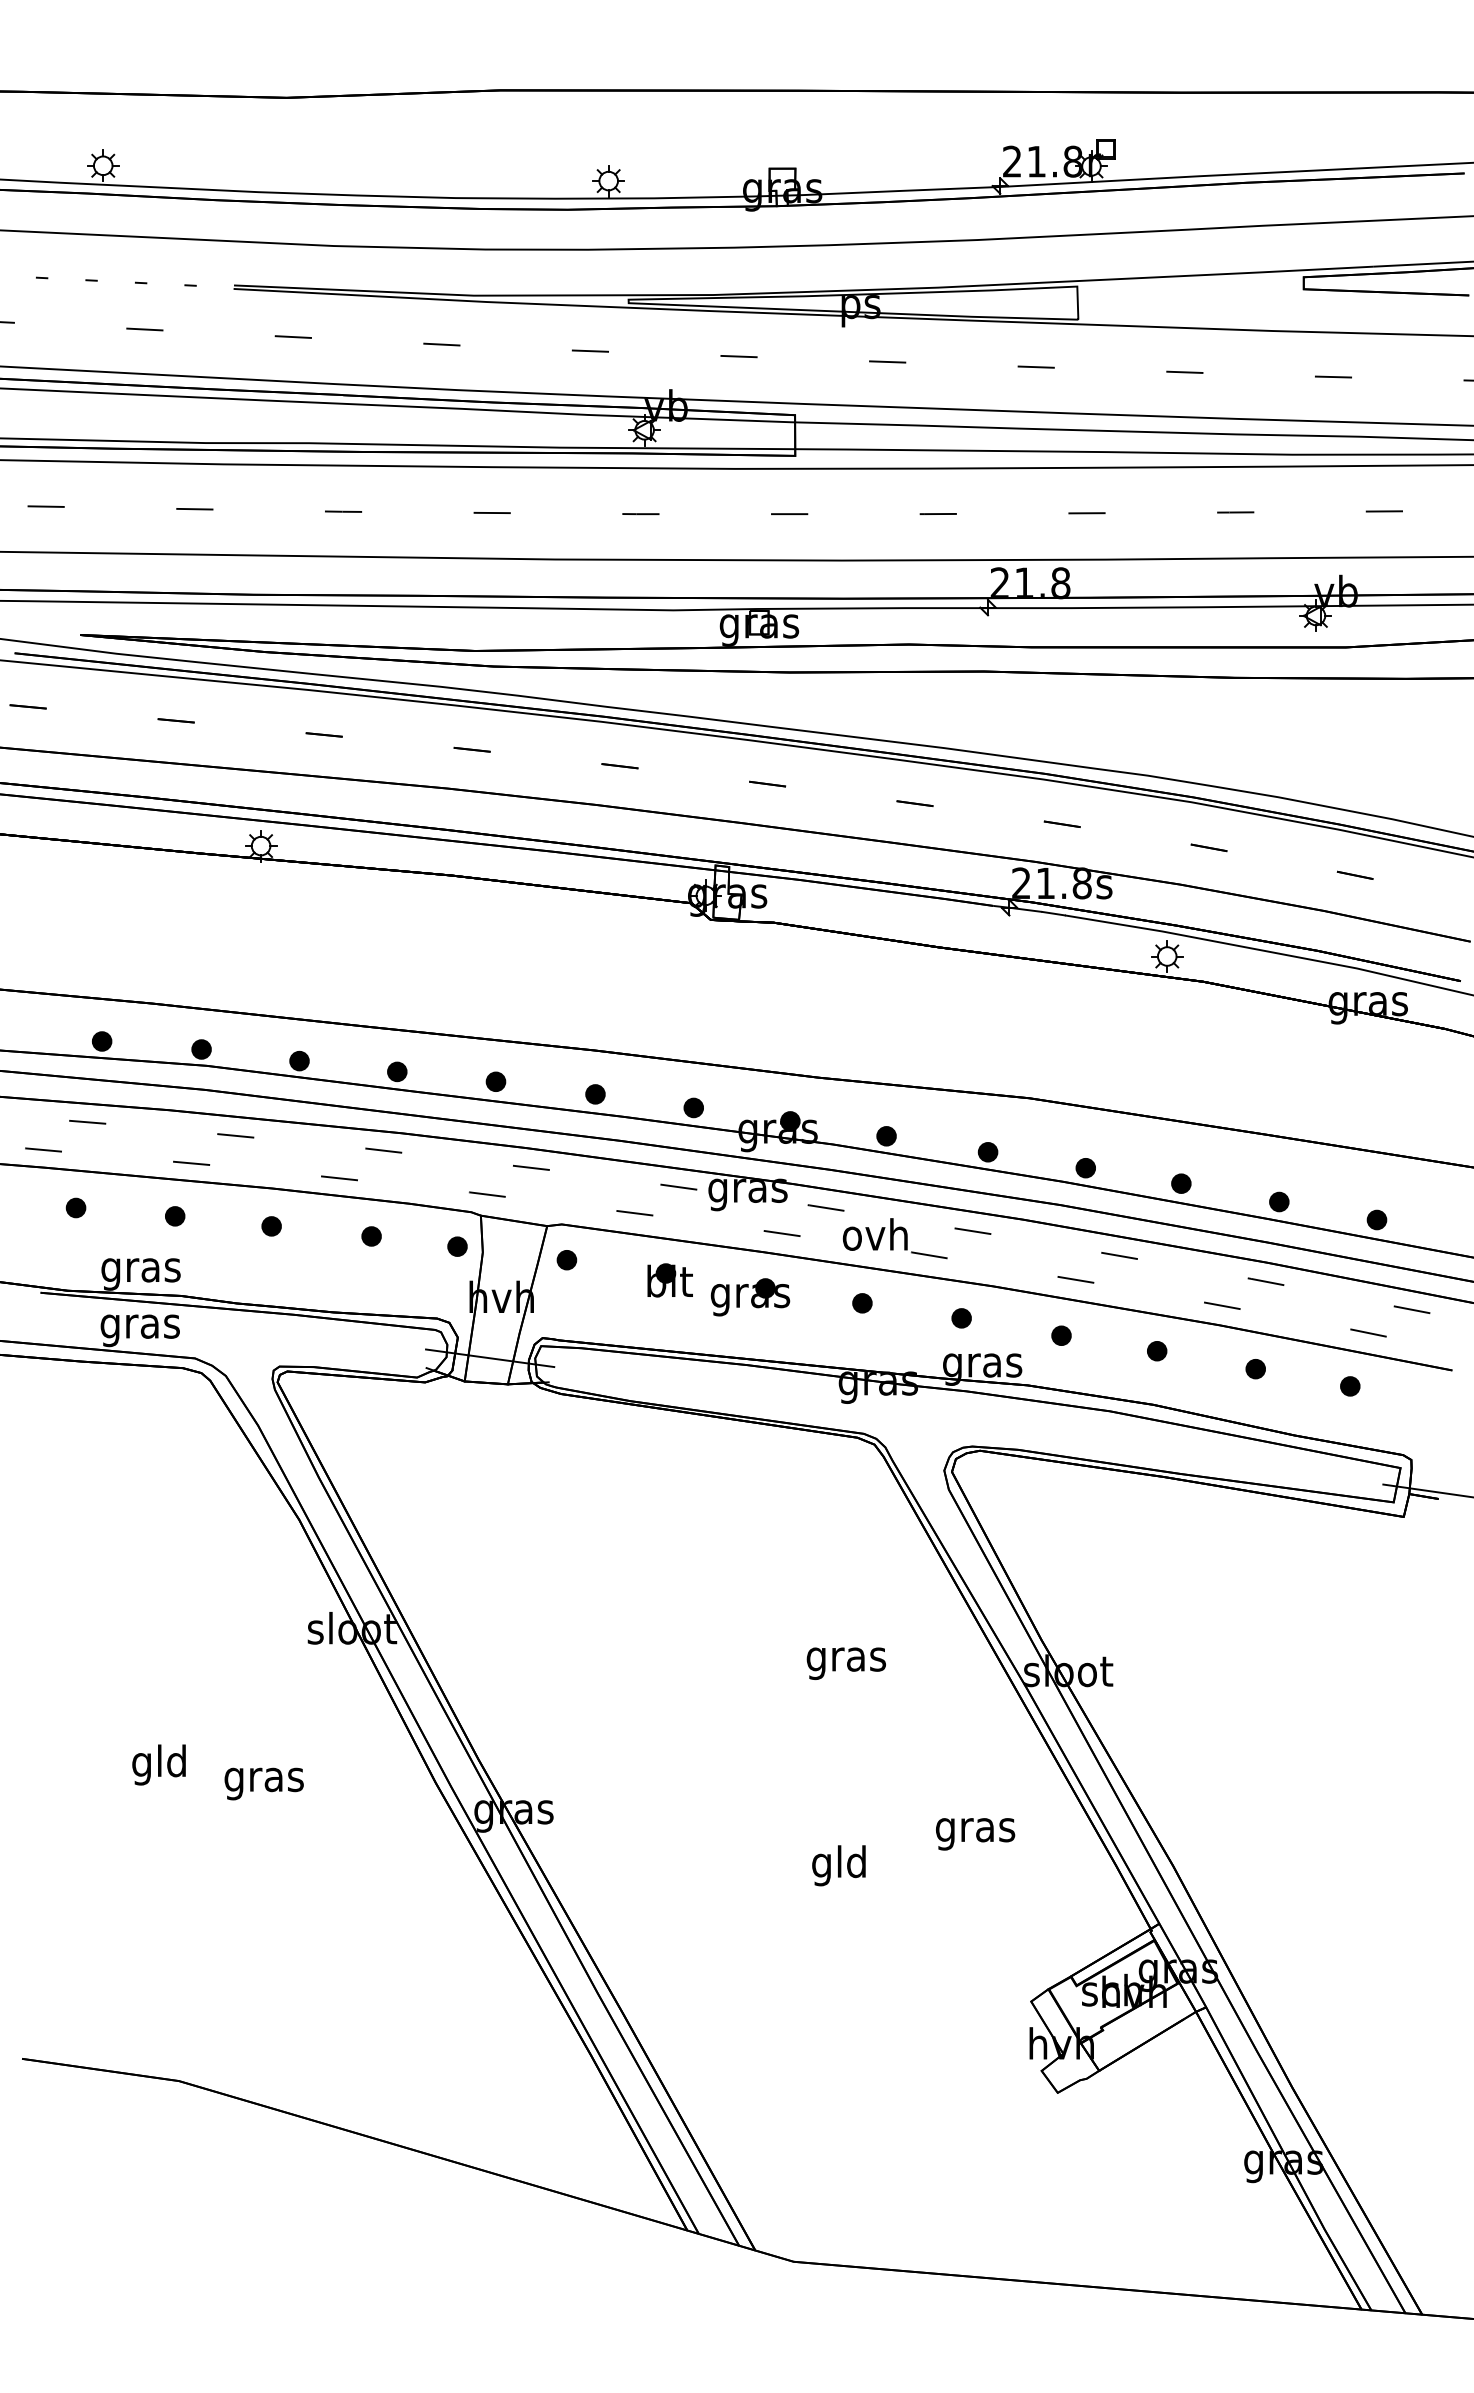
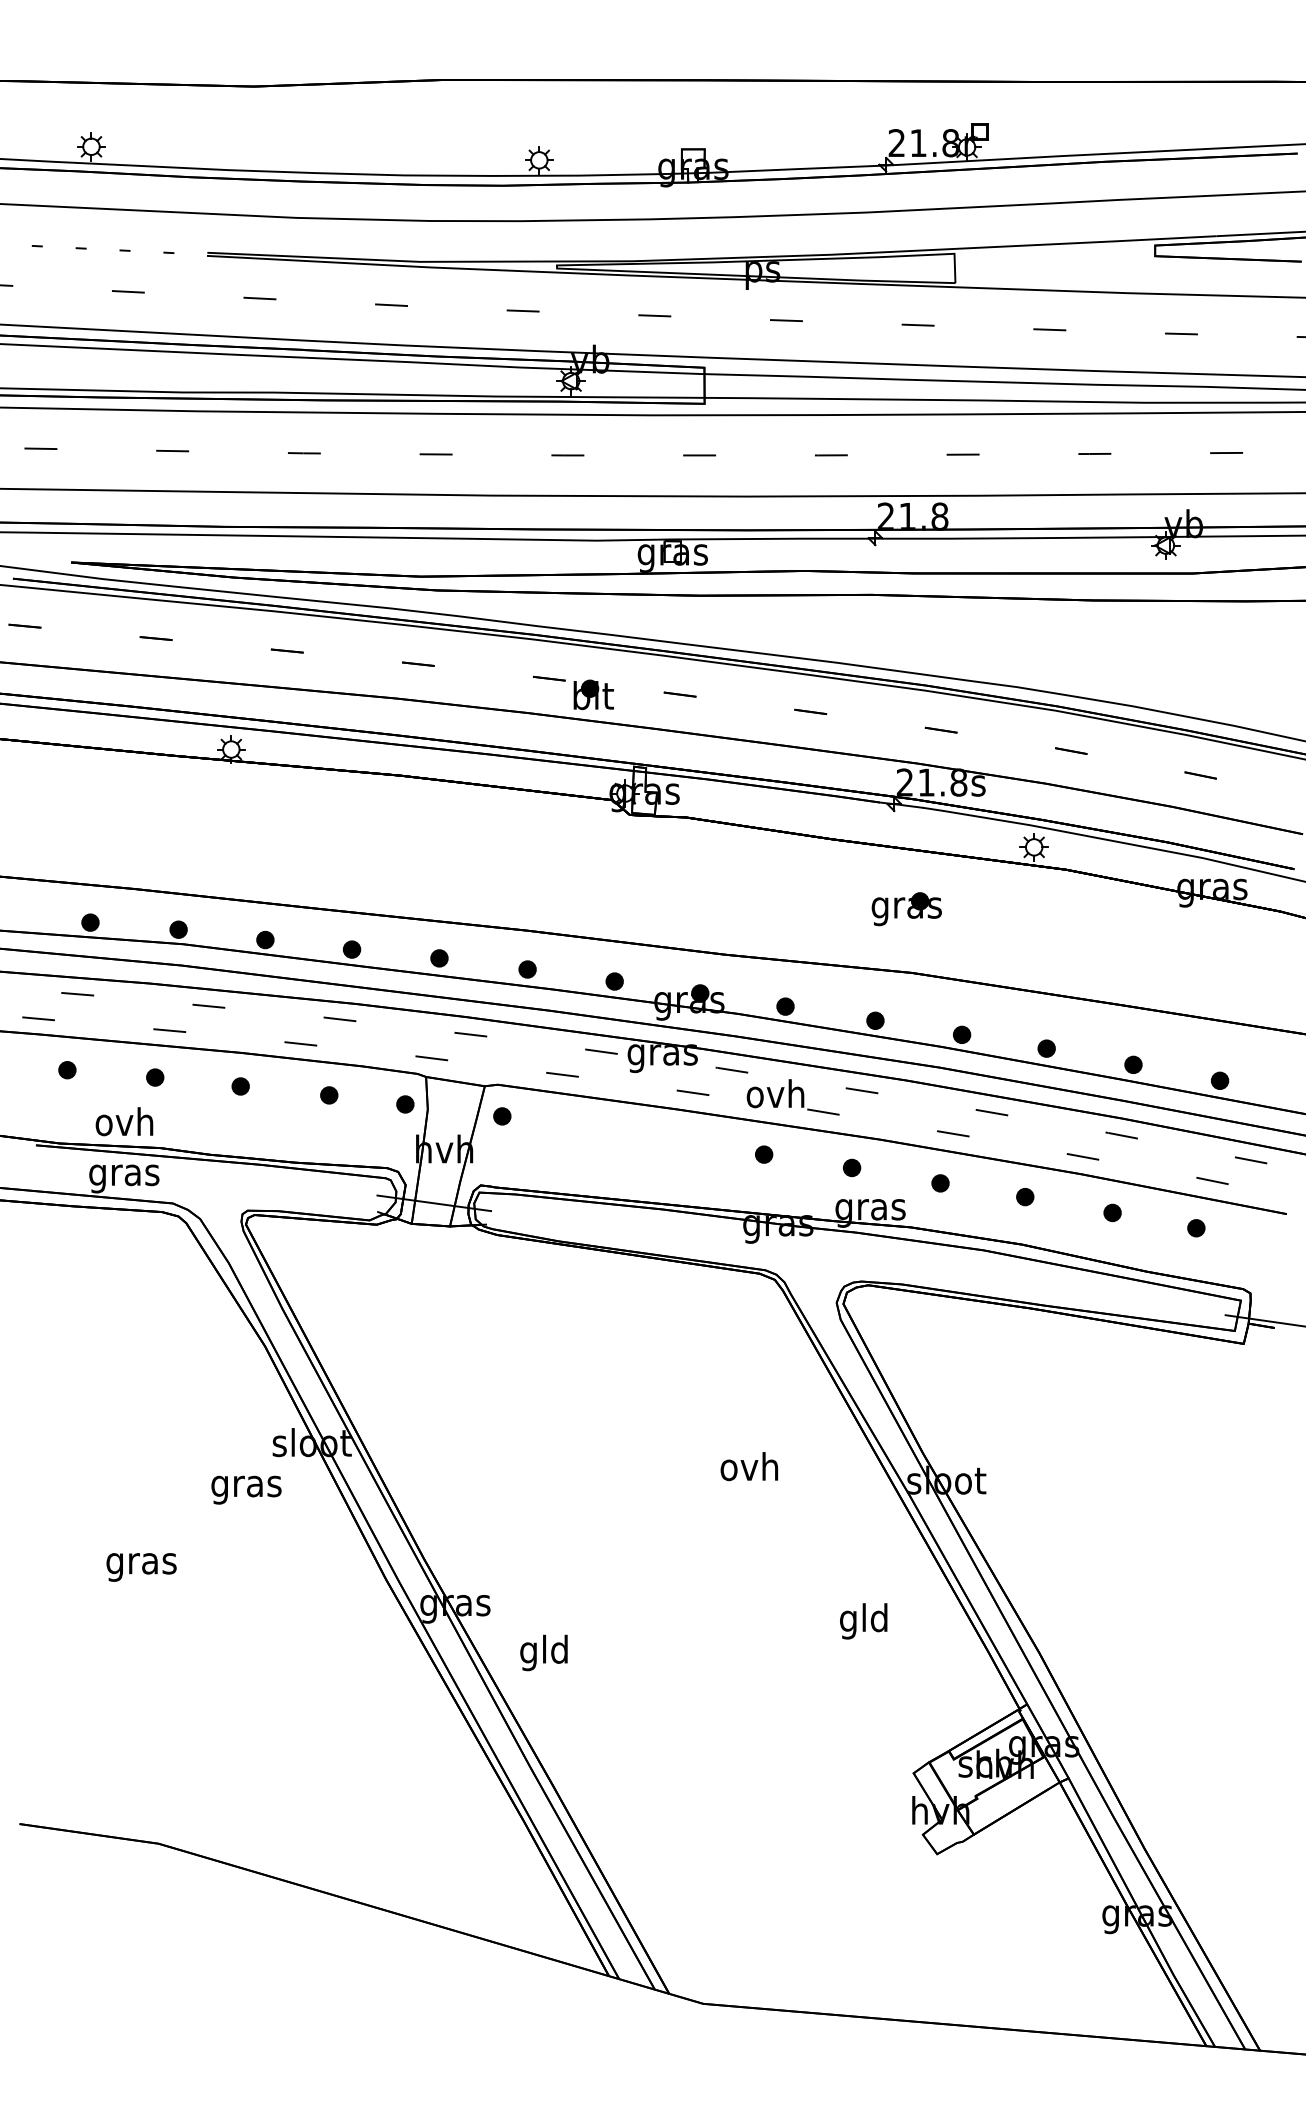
text: (140, 1269) -> (124, 1124), gras -> ovh
part: (669, 1280) -> (593, 694), moved
part: (750, 1297) -> (906, 909), moved
text: (846, 1659) -> (750, 1470), gras -> ovh
text: (159, 1764) -> (141, 1563), gld -> gras
text: (263, 1783) -> (245, 1489), moved
text: (975, 1829) -> (864, 1620), gras -> gld
text: (838, 1865) -> (543, 1652), moved

